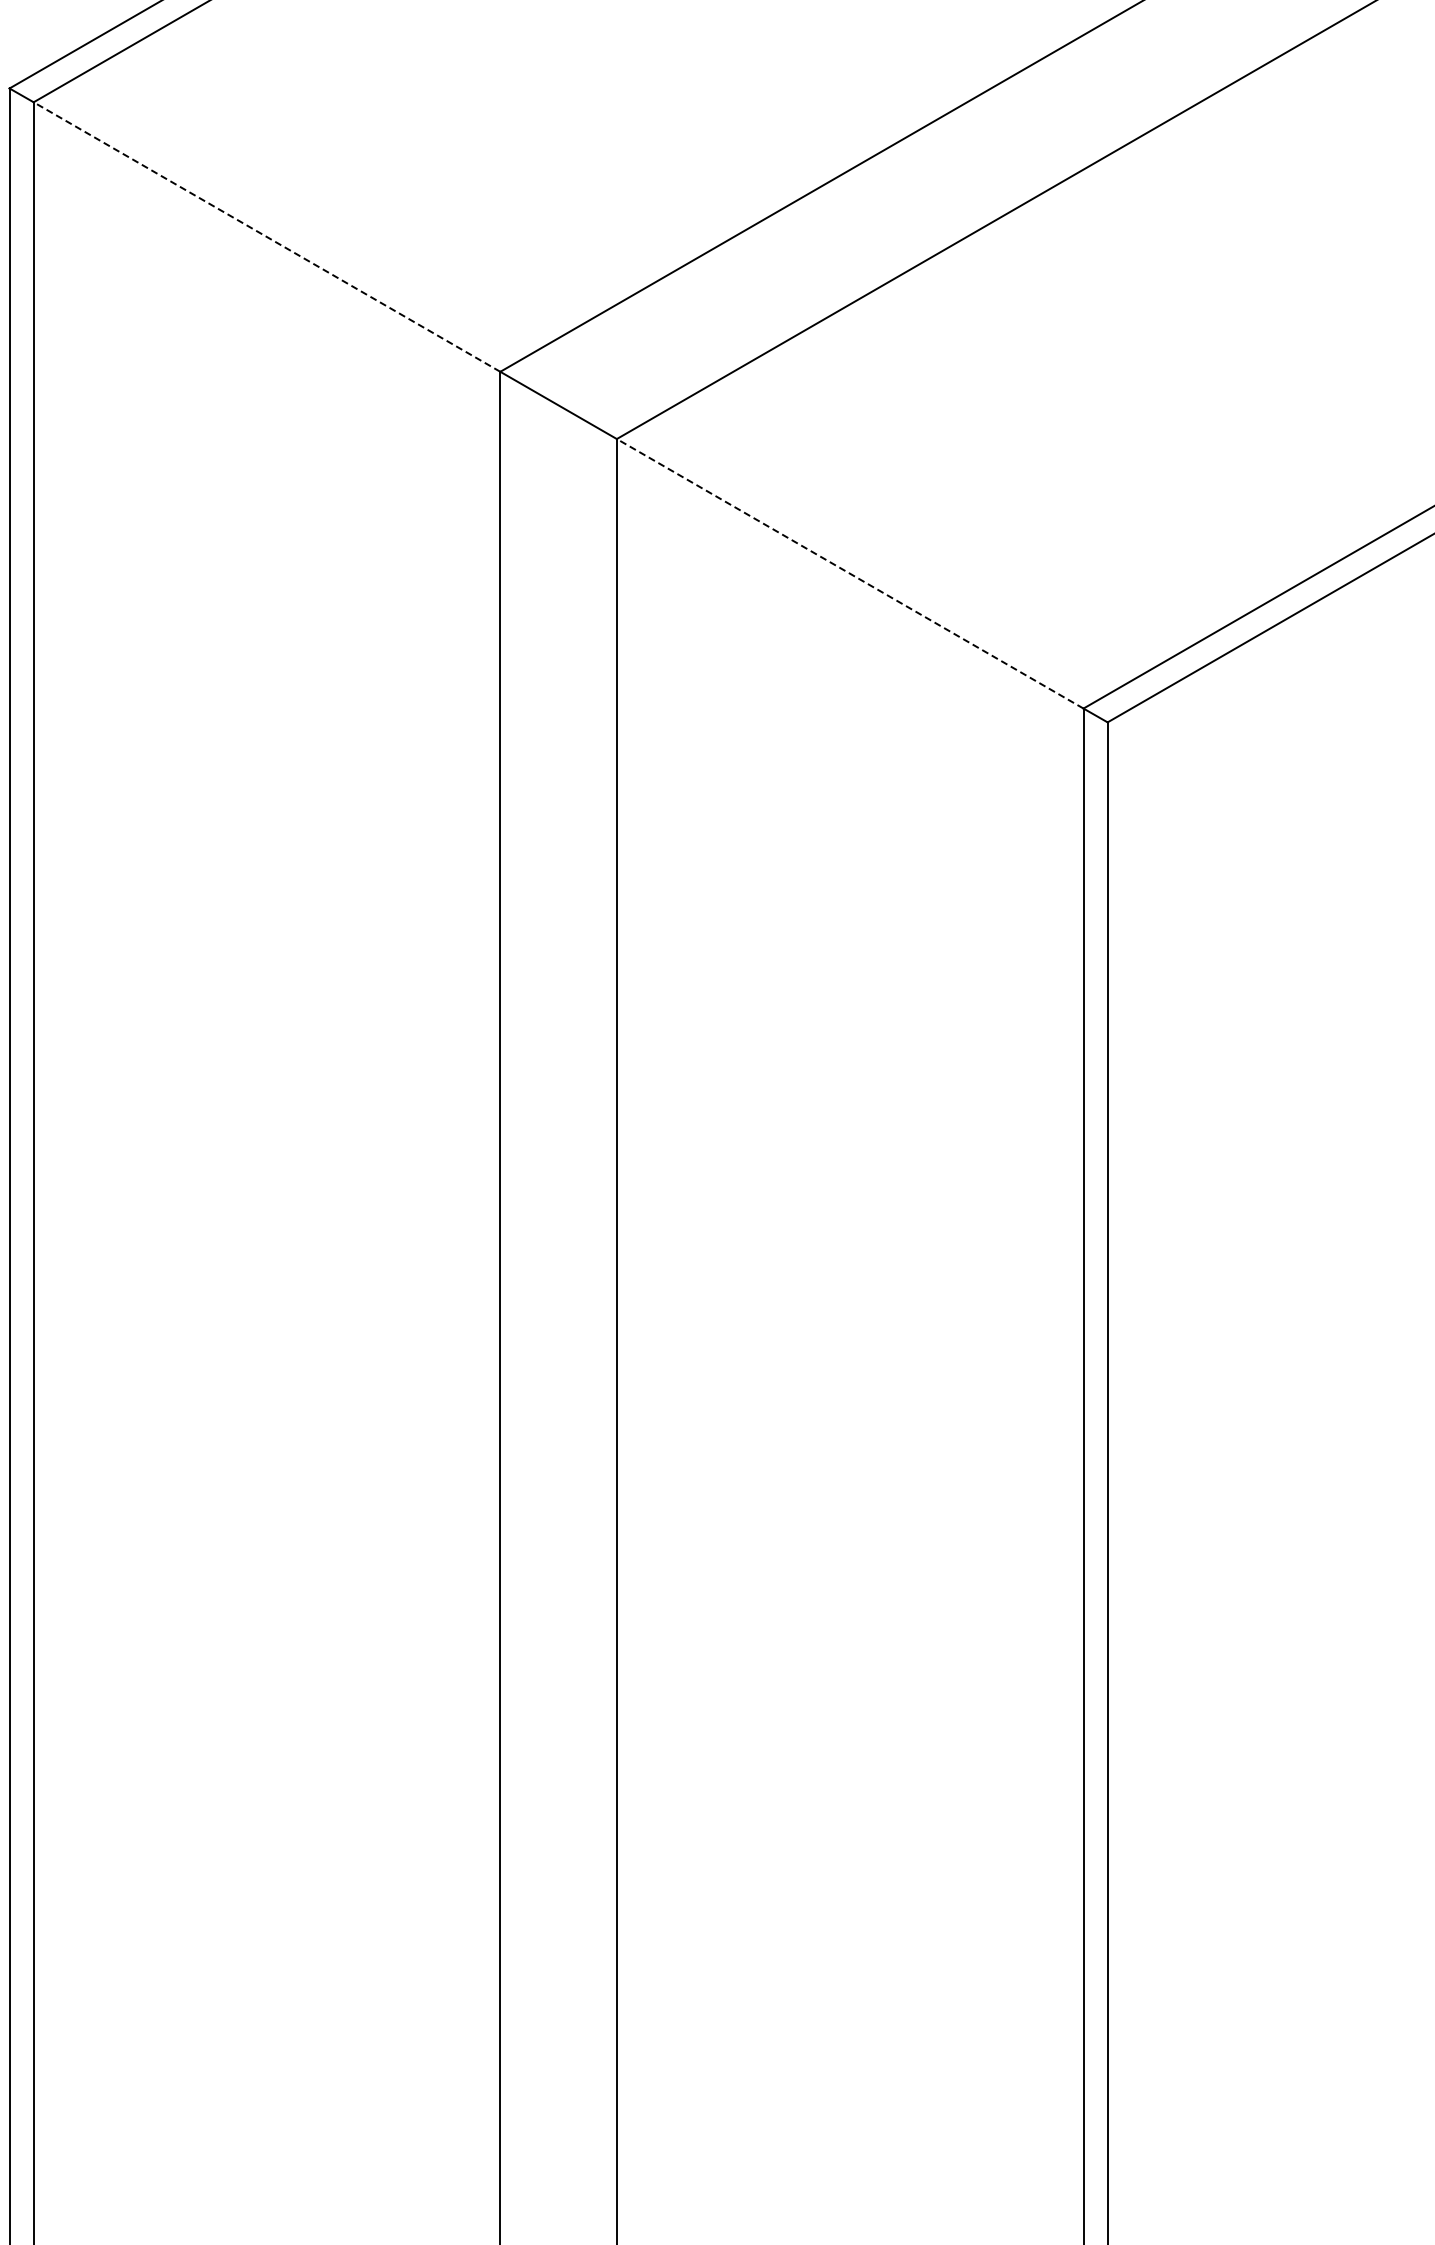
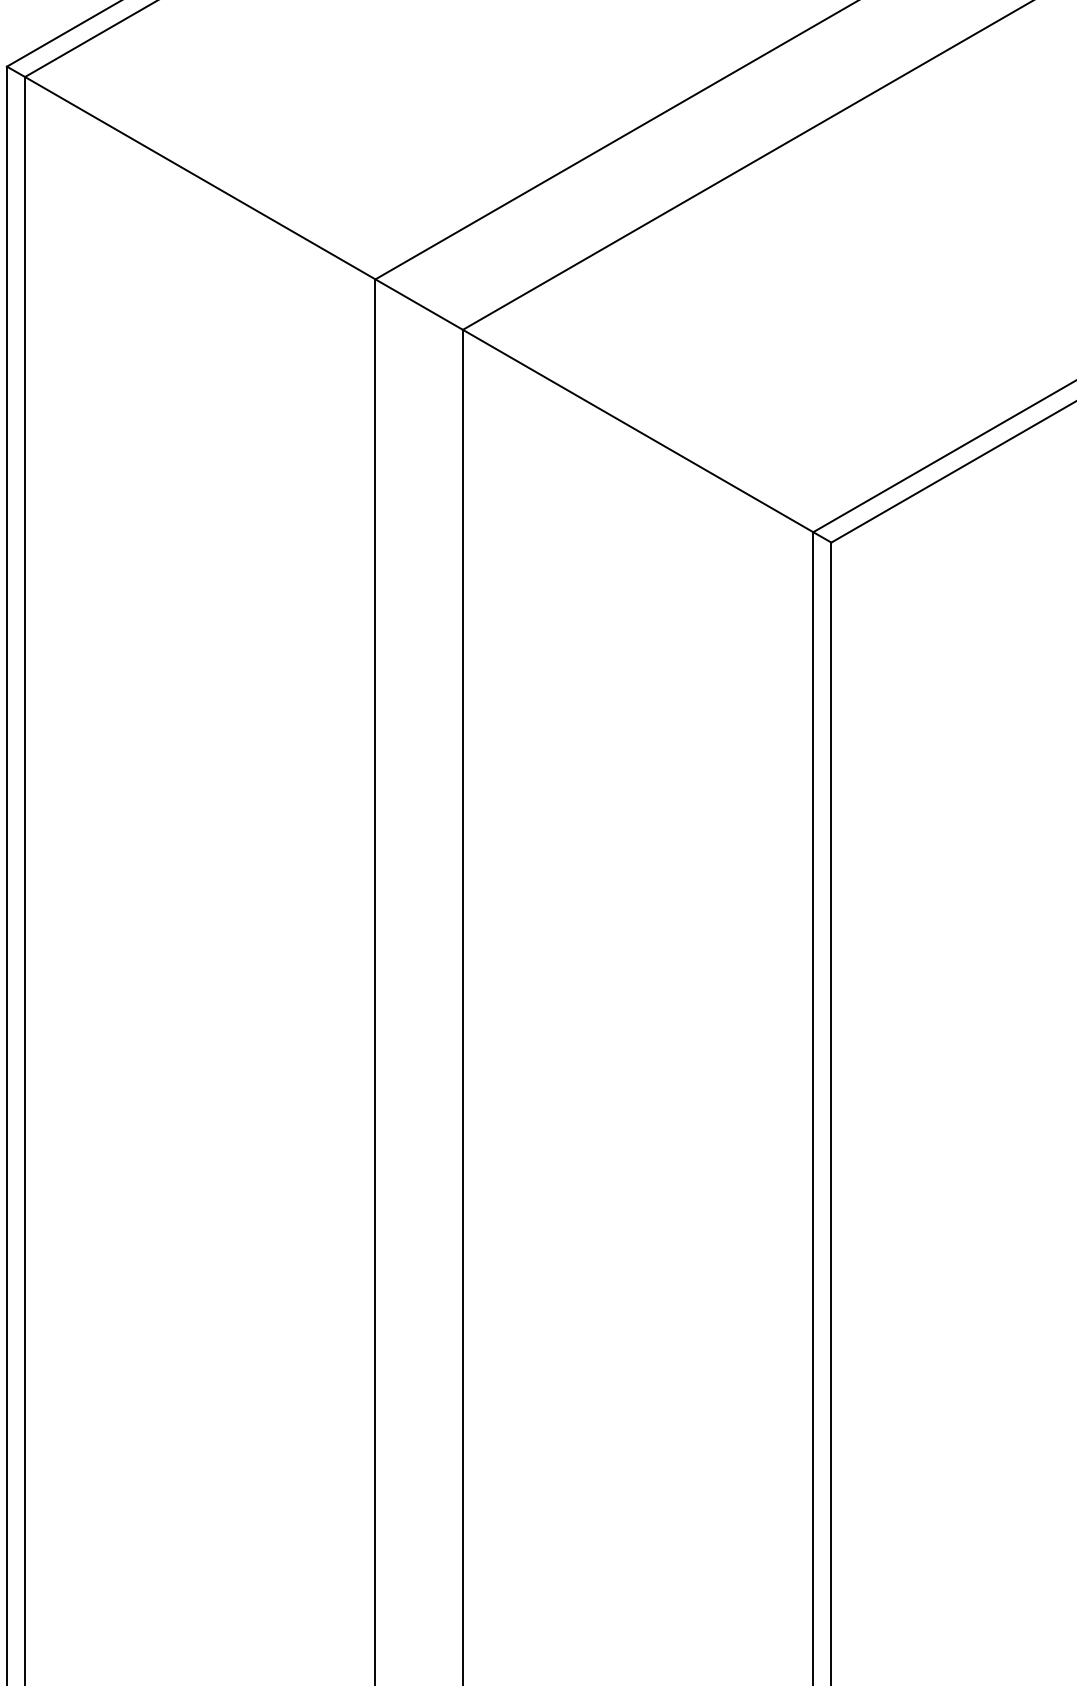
line: (266, 236) -> (199, 177), dashed -> solid
line: (849, 573) -> (637, 430), dashed -> solid

